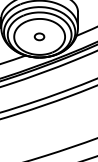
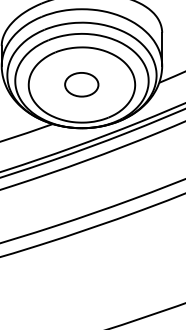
part: (39, 36) -> (81, 84), size x1.67

